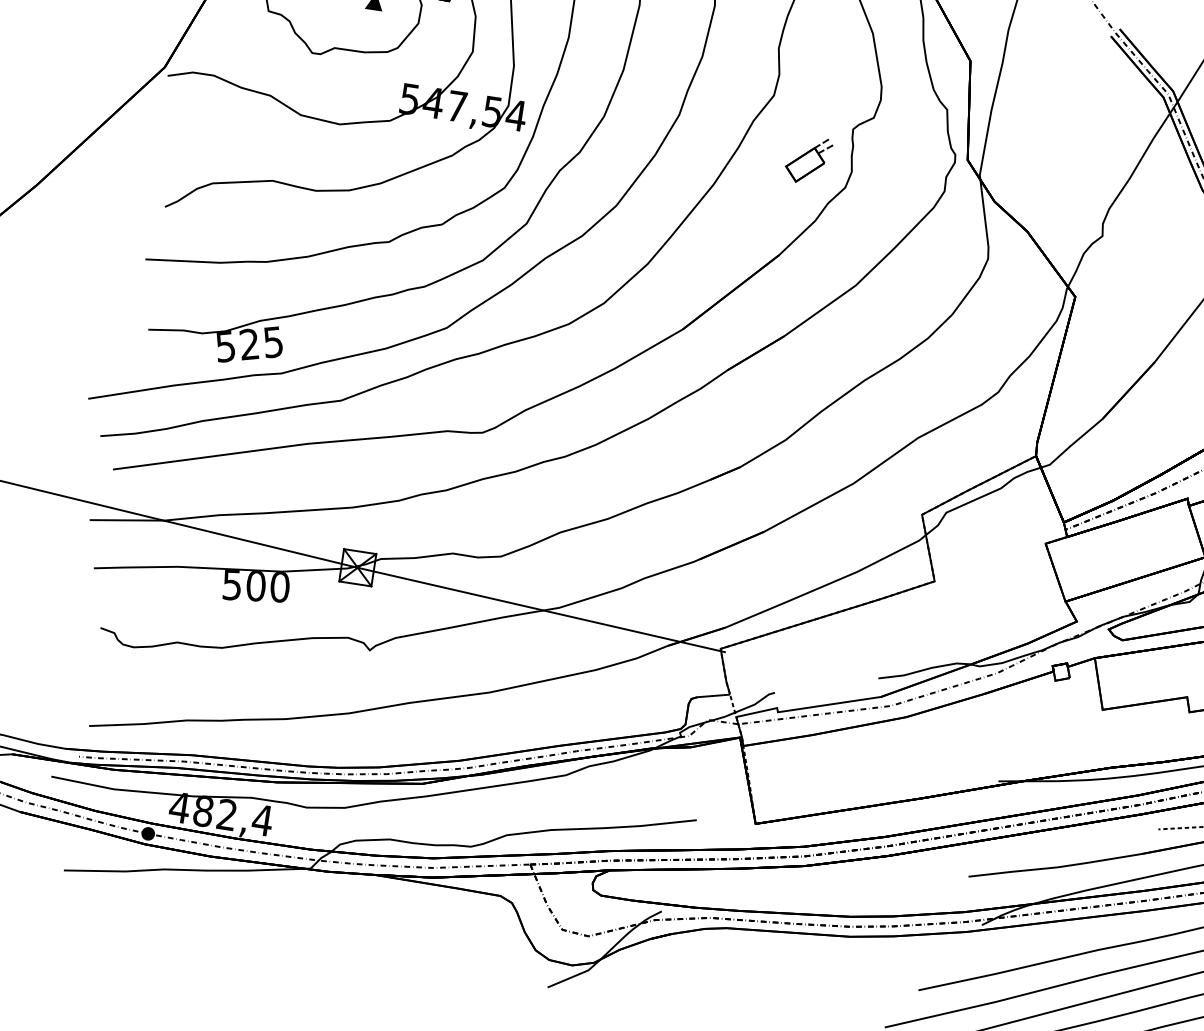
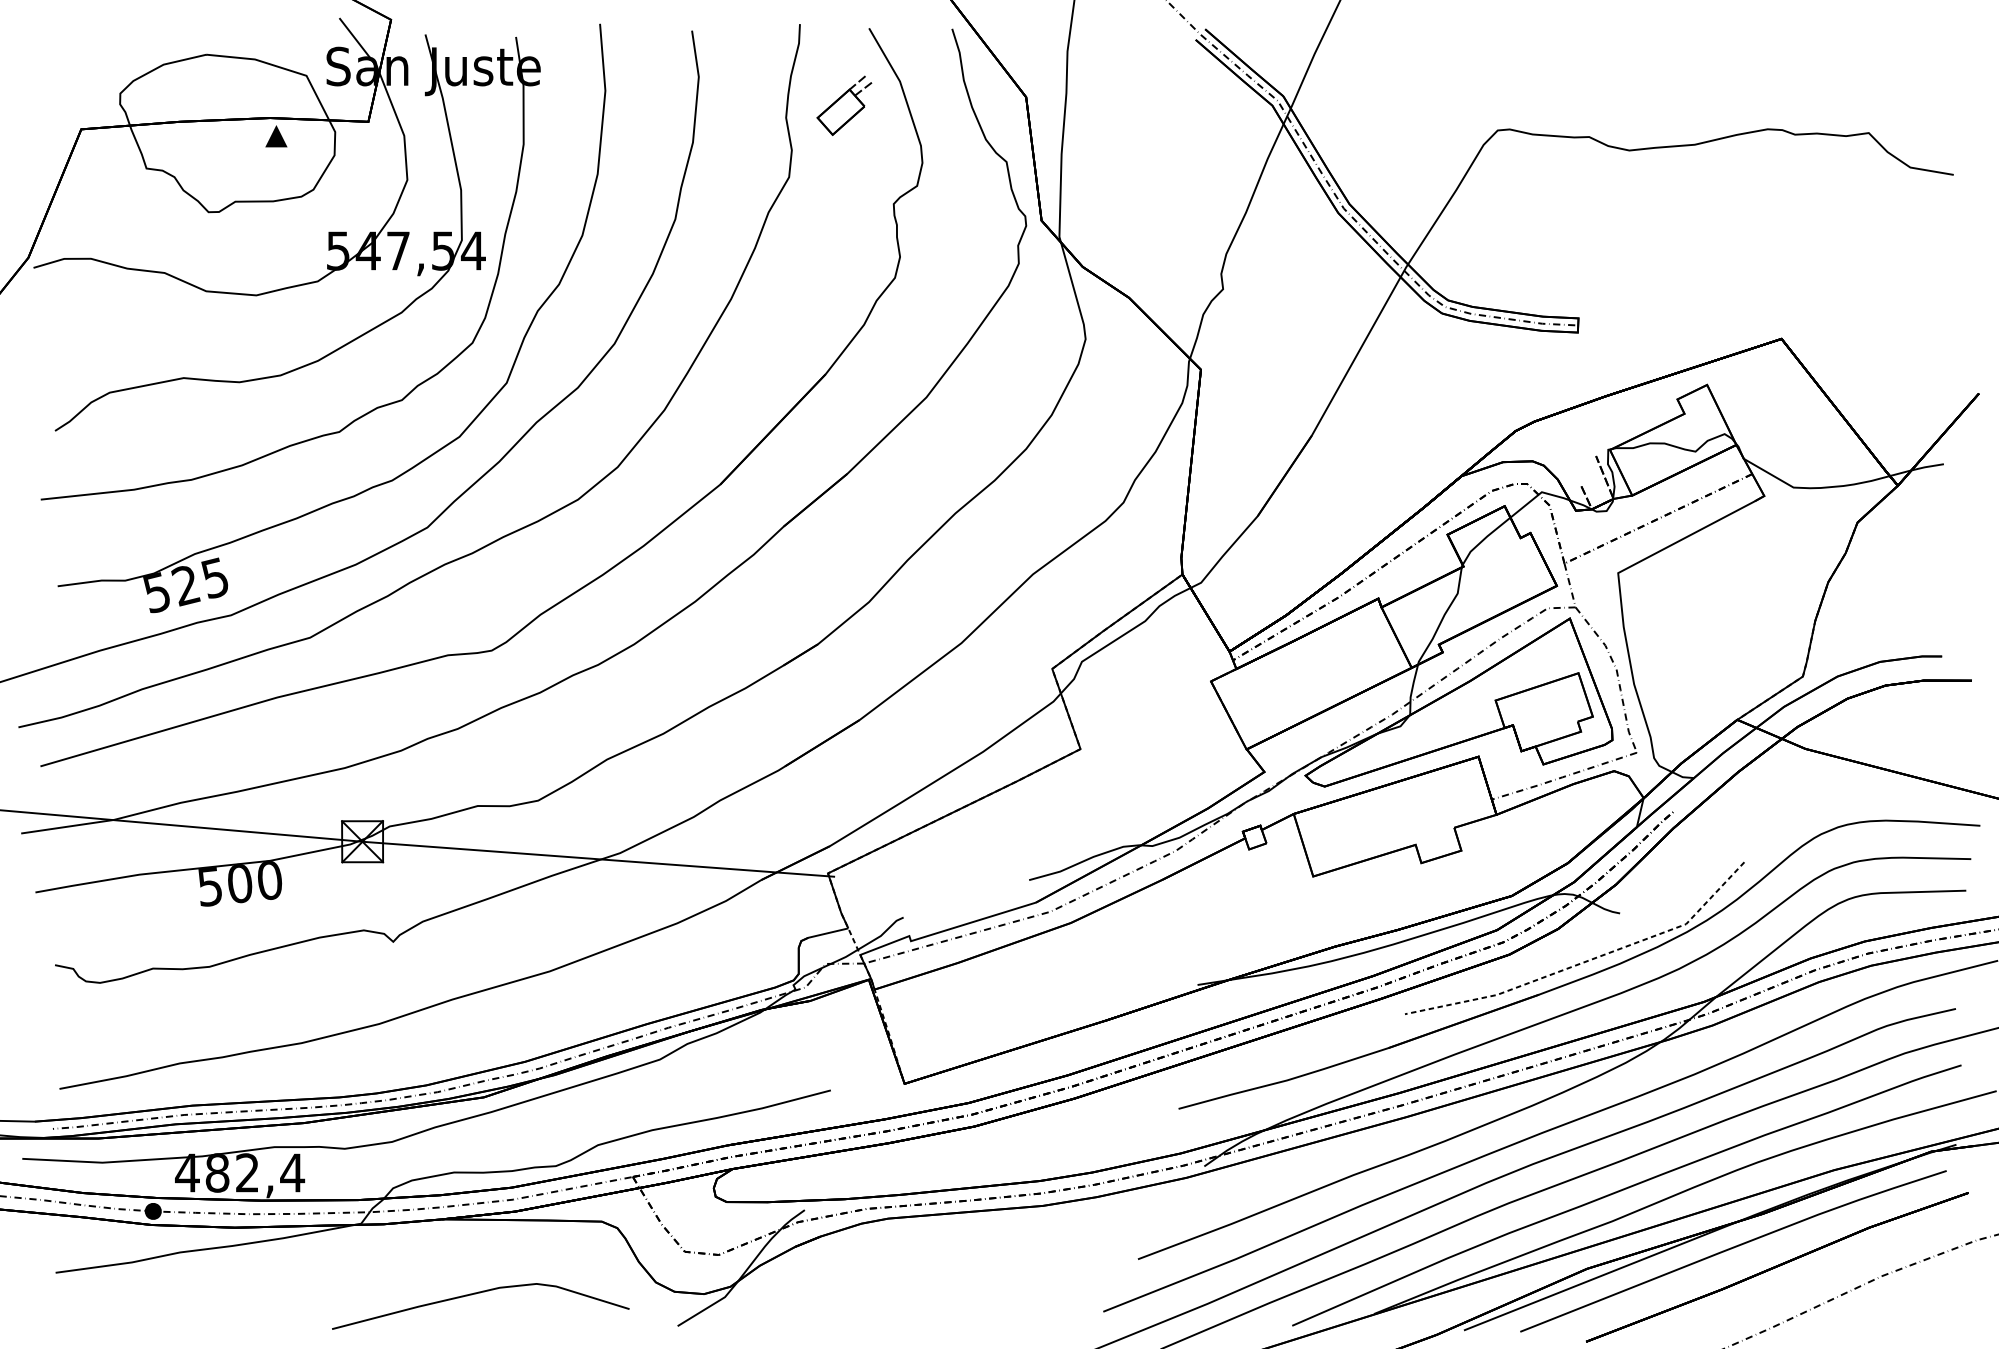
part: (808, 159) -> (844, 105), moved
curve: (392, 938) -> (476, 1294), added

